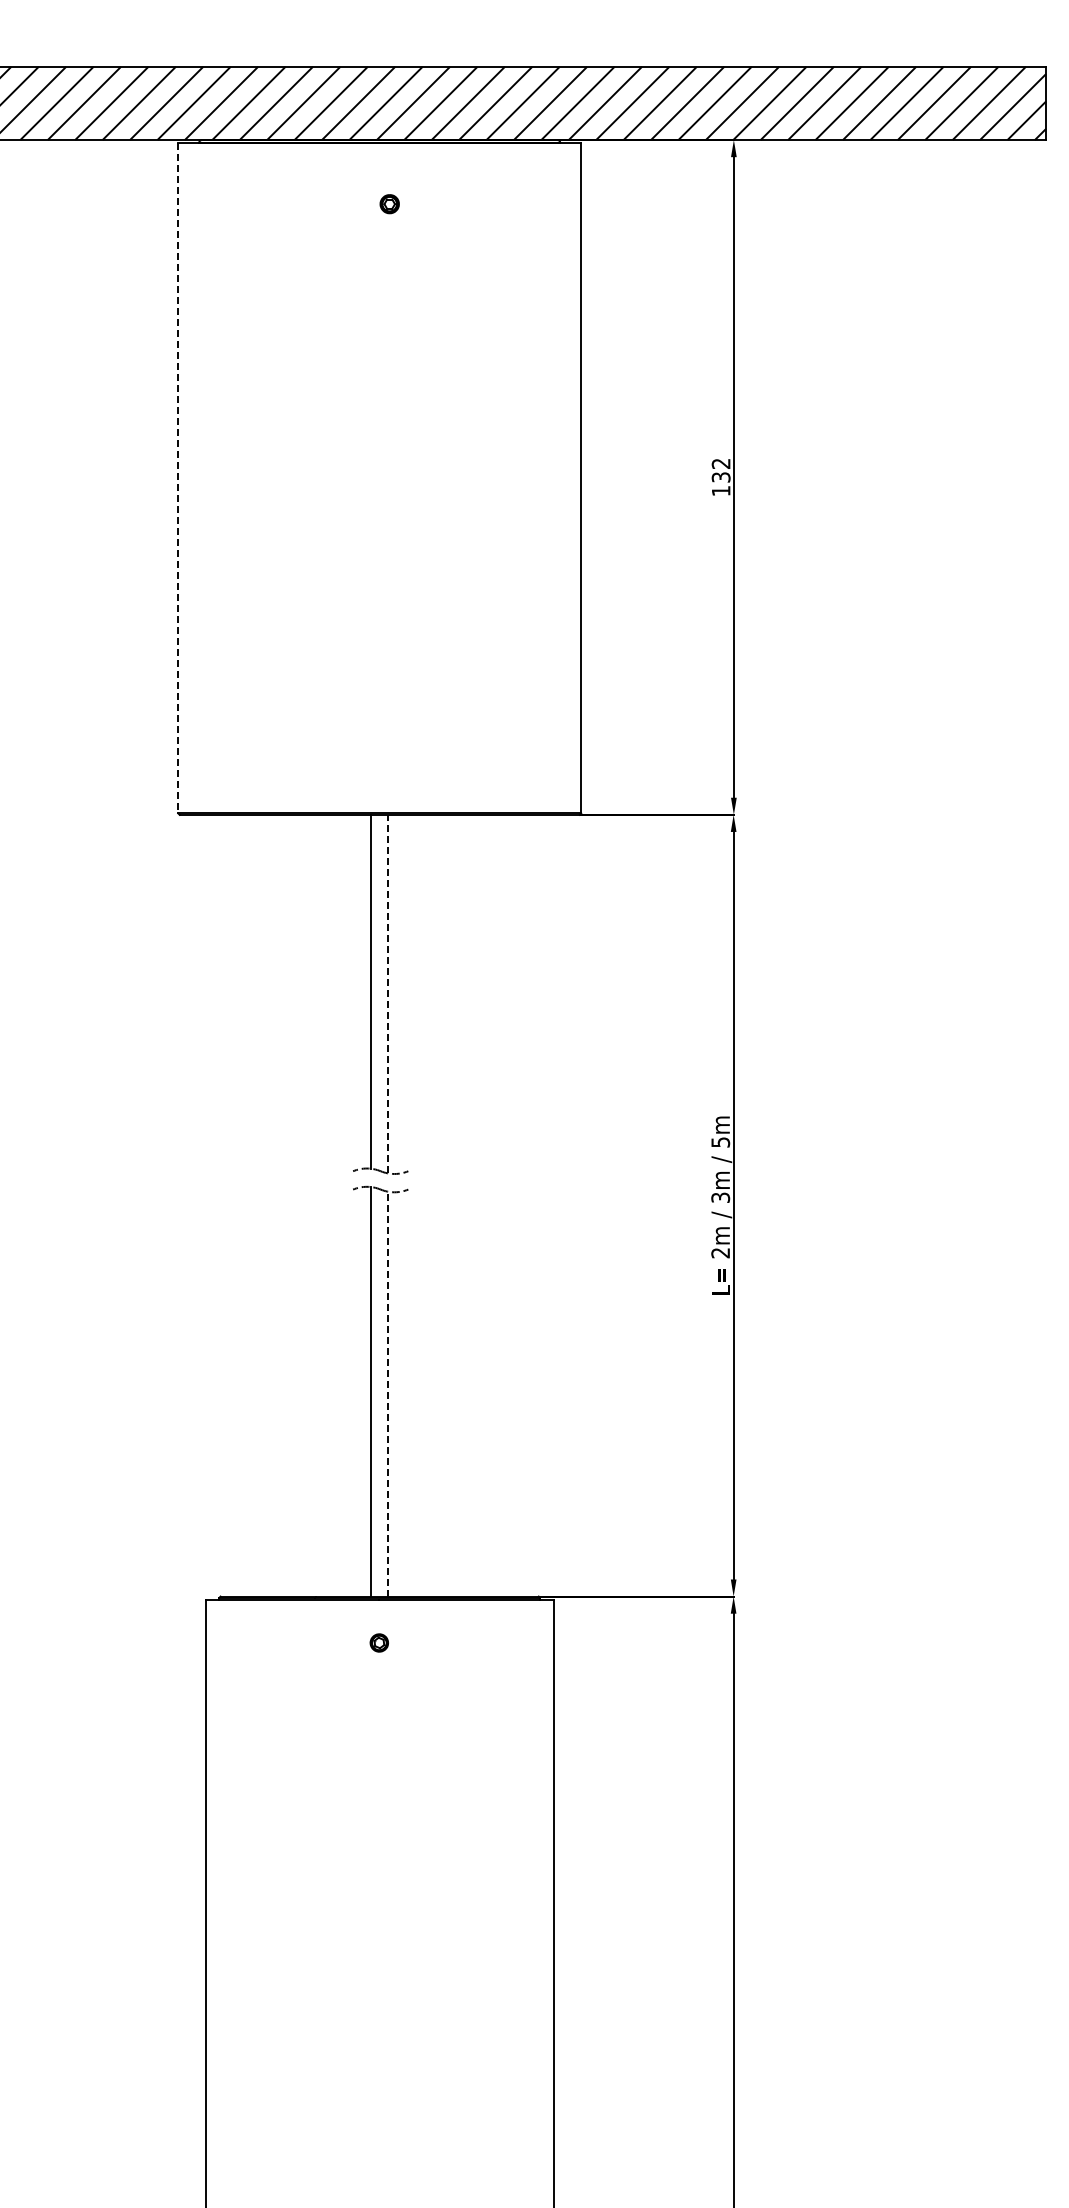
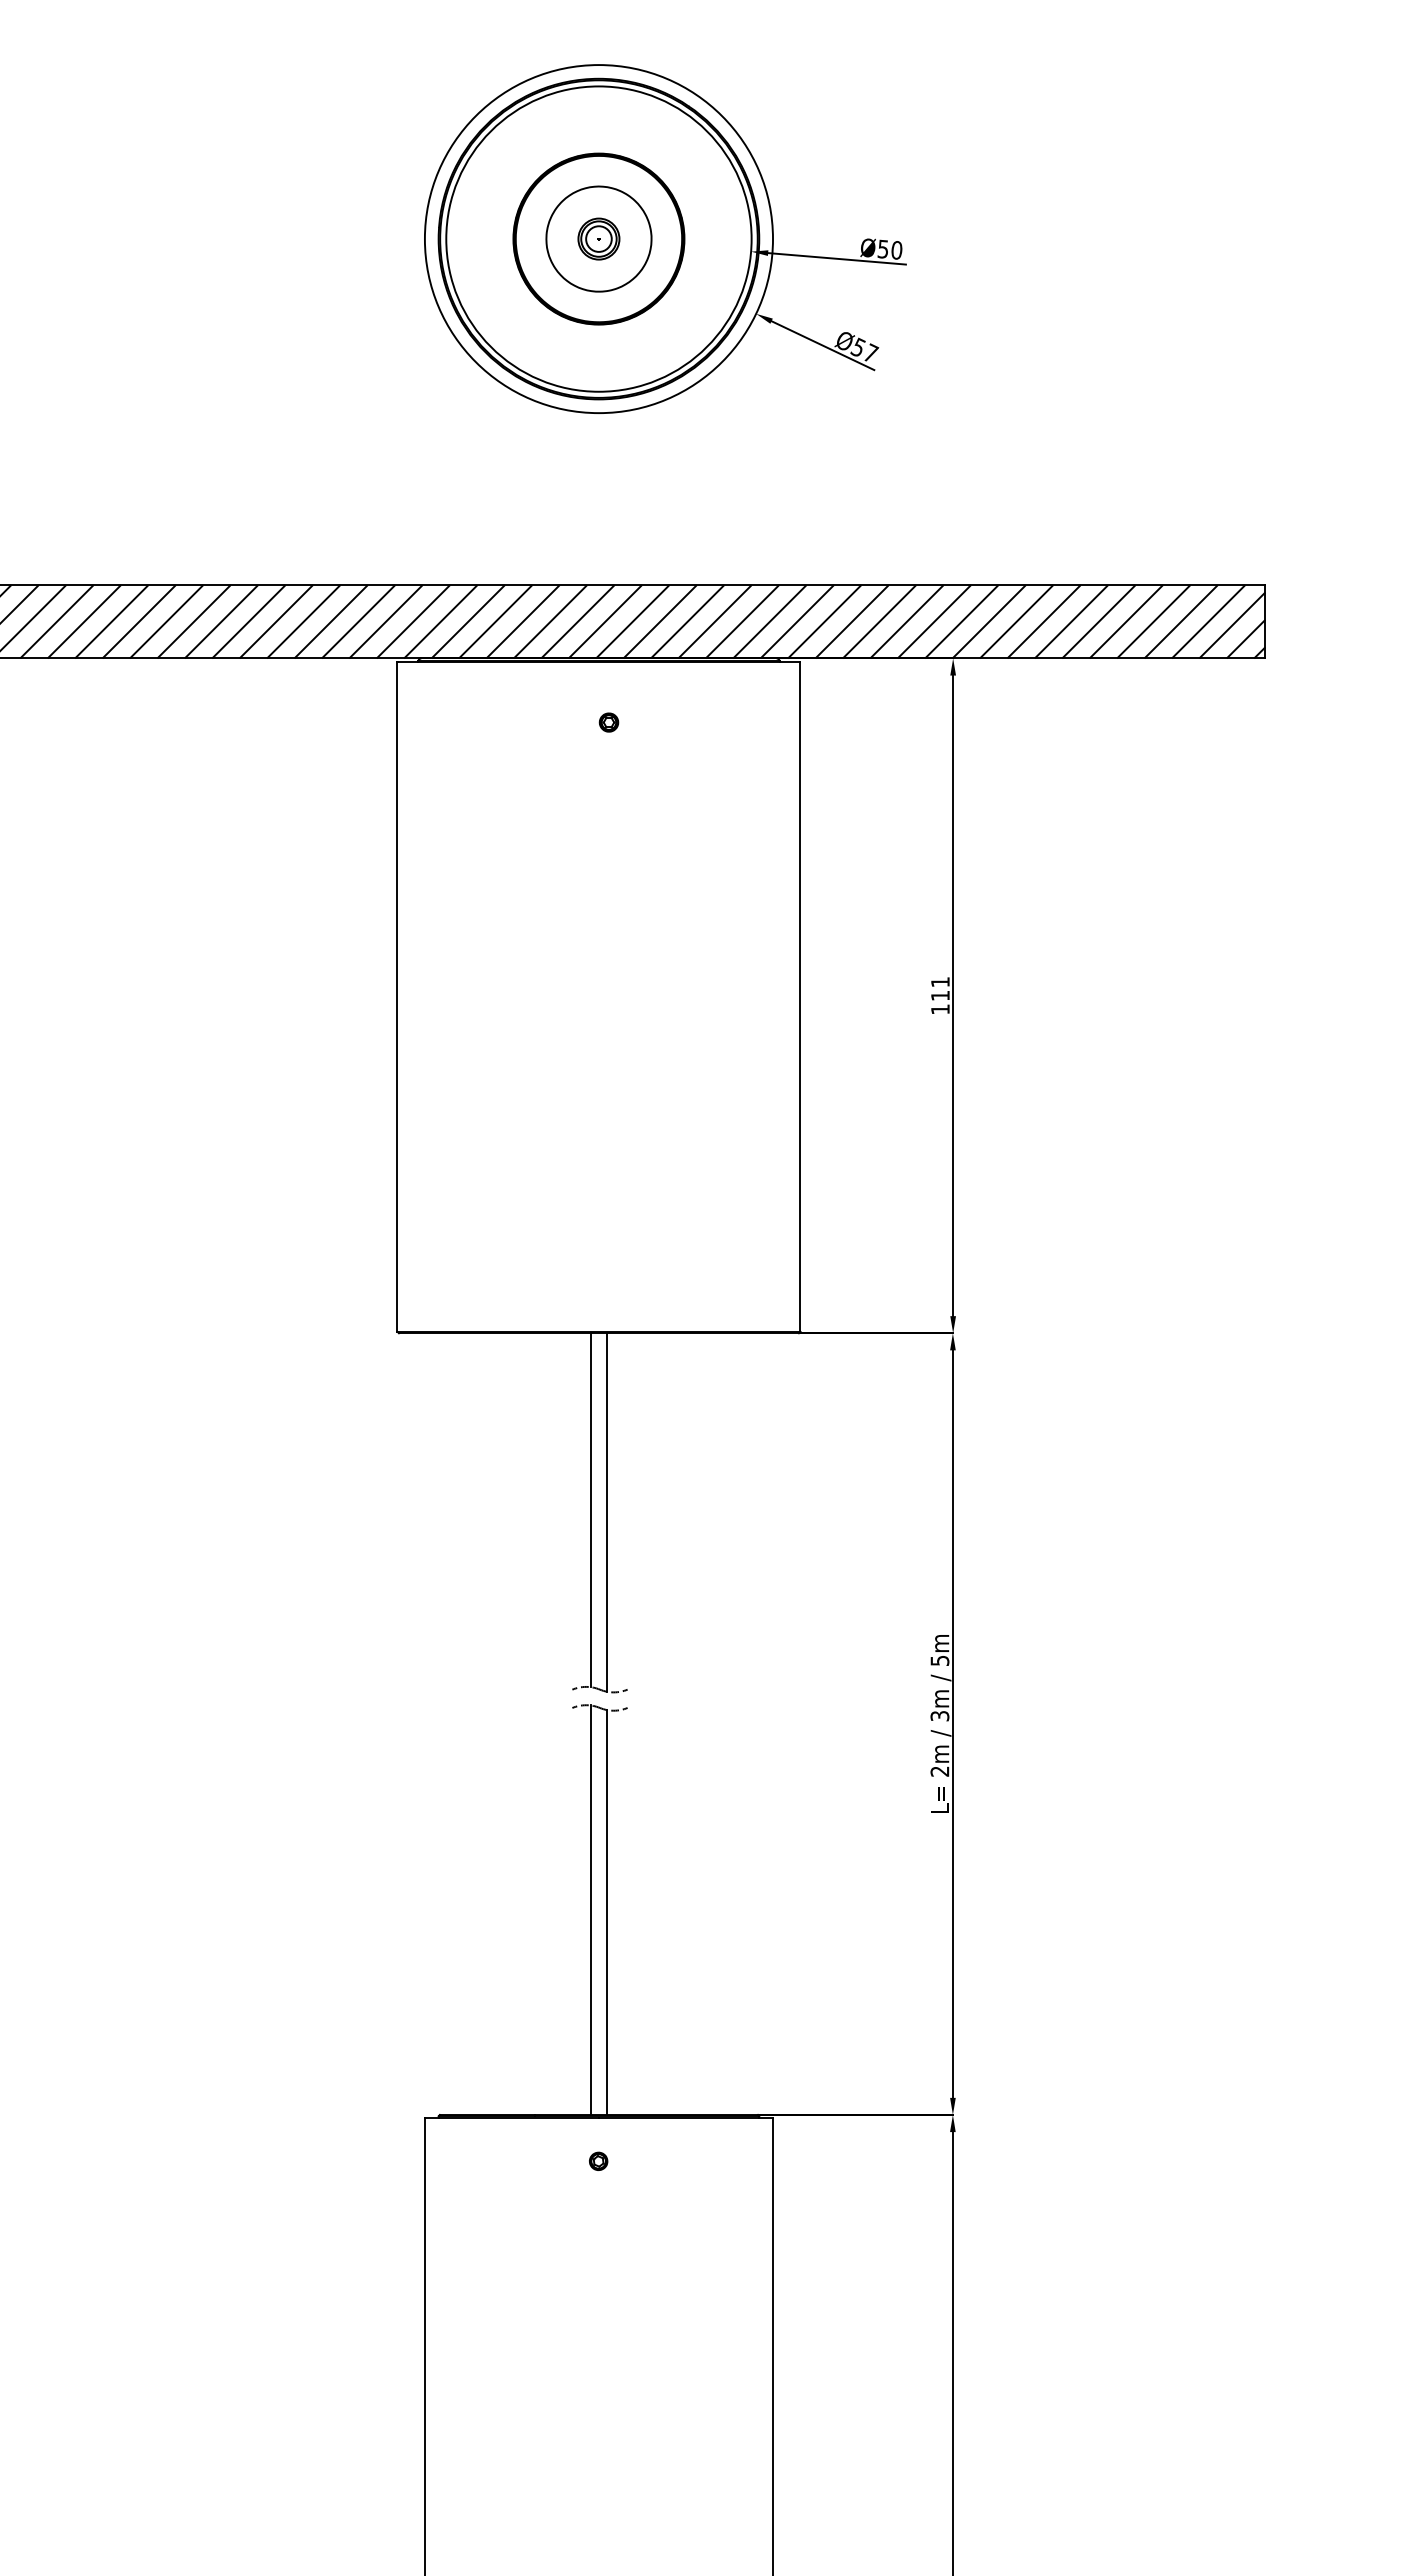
text: (721, 470) -> (940, 988), 132 -> 111
line: (178, 479) -> (397, 997), dashed -> solid
line: (388, 994) -> (607, 1512), dashed -> solid
line: (388, 1394) -> (607, 1912), dashed -> solid

